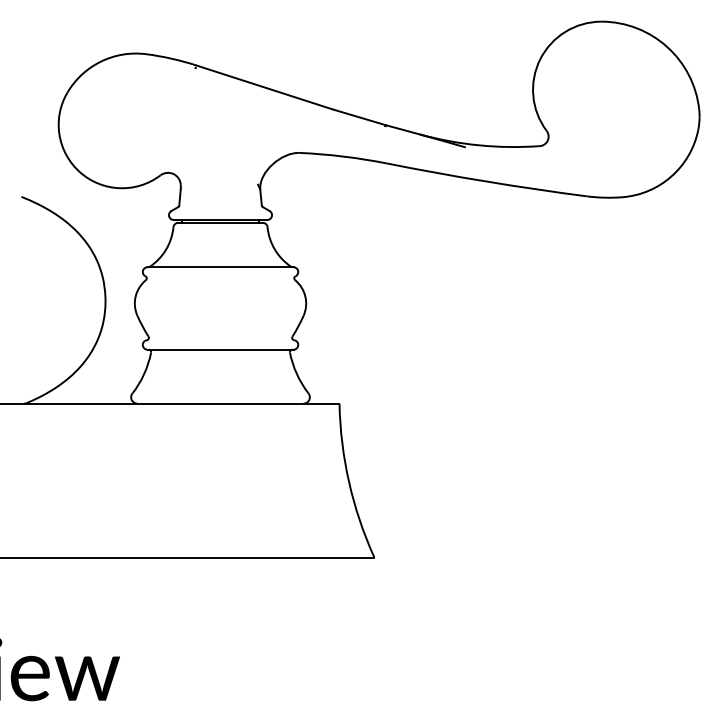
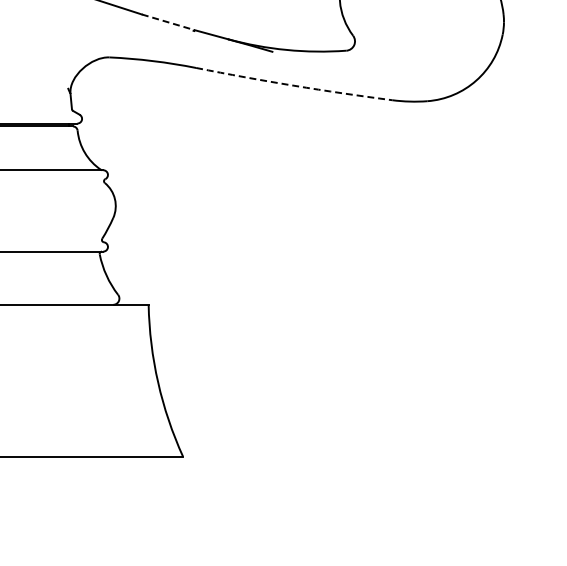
line: (359, 117) -> (168, 22), solid -> dashed
arc: (486, 181) -> (293, 85), solid -> dashed

